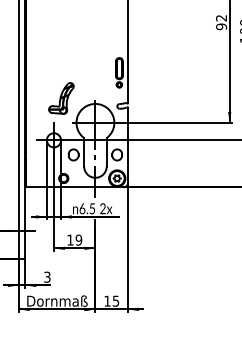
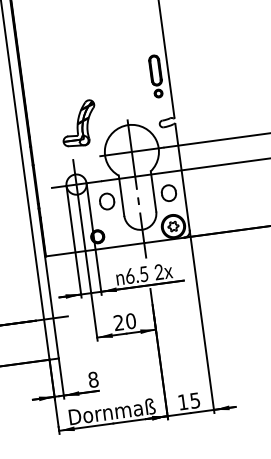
text: (74, 239) -> (124, 321), 19 -> 20
text: (47, 276) -> (93, 378), 3 -> 8

